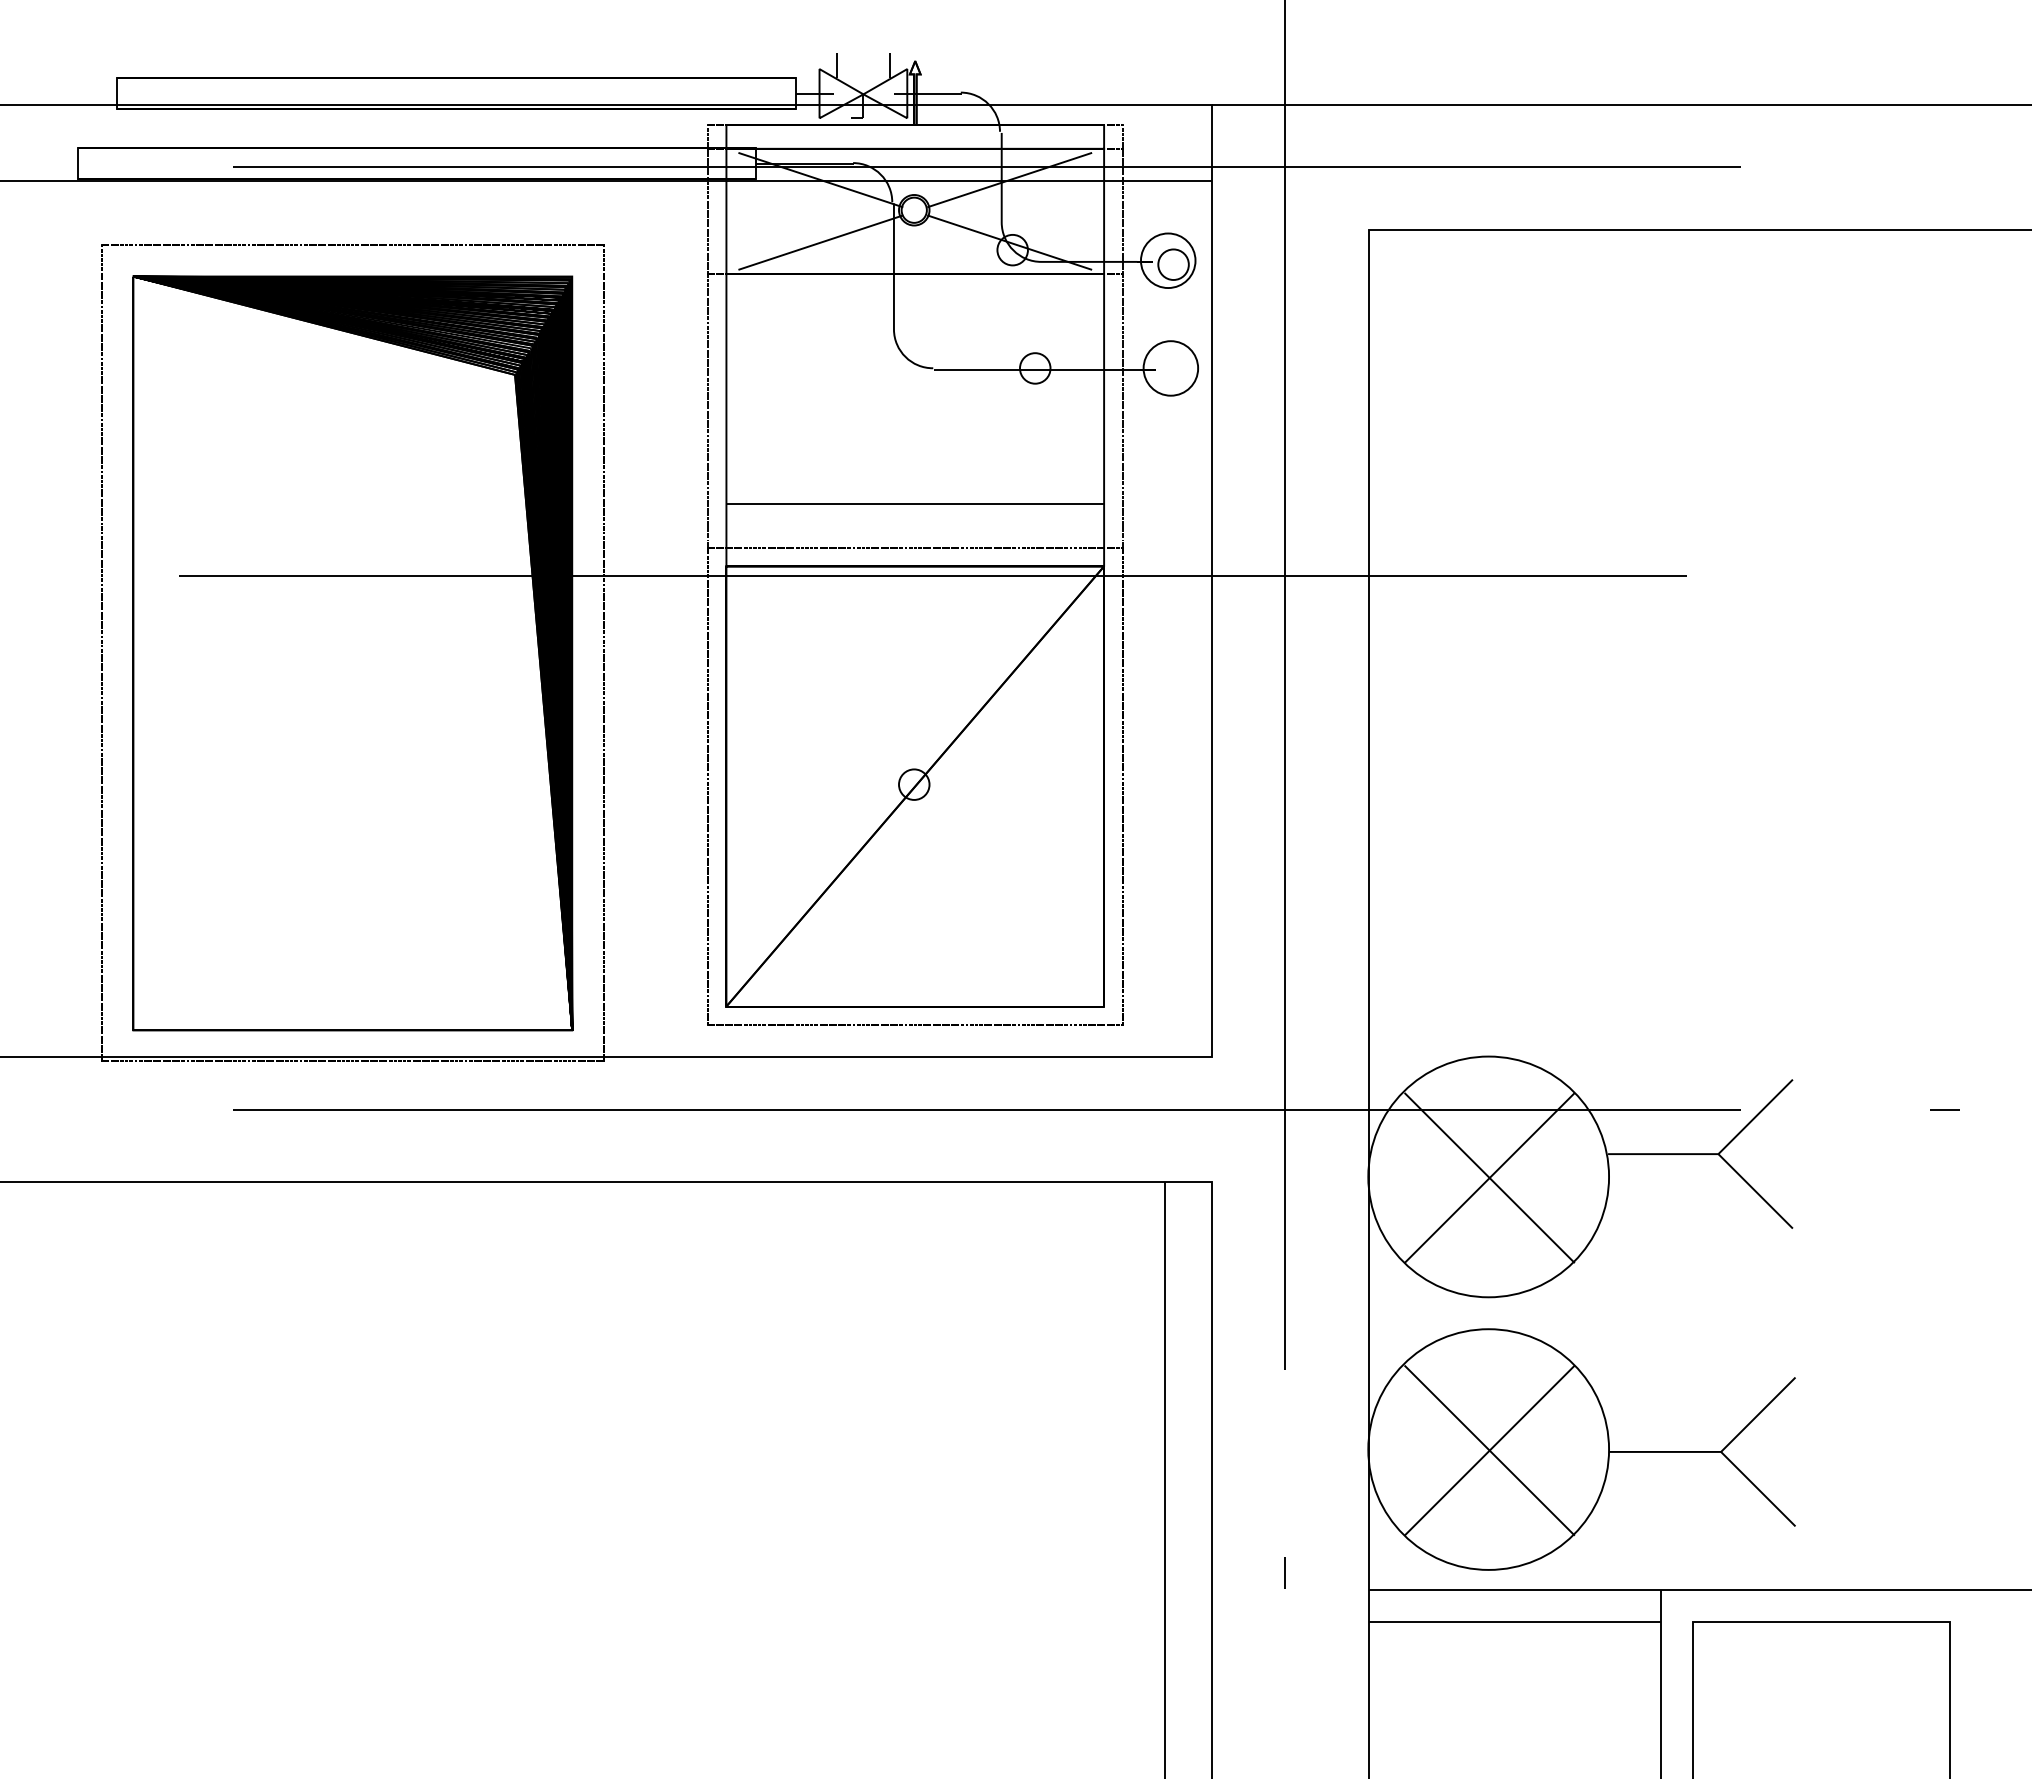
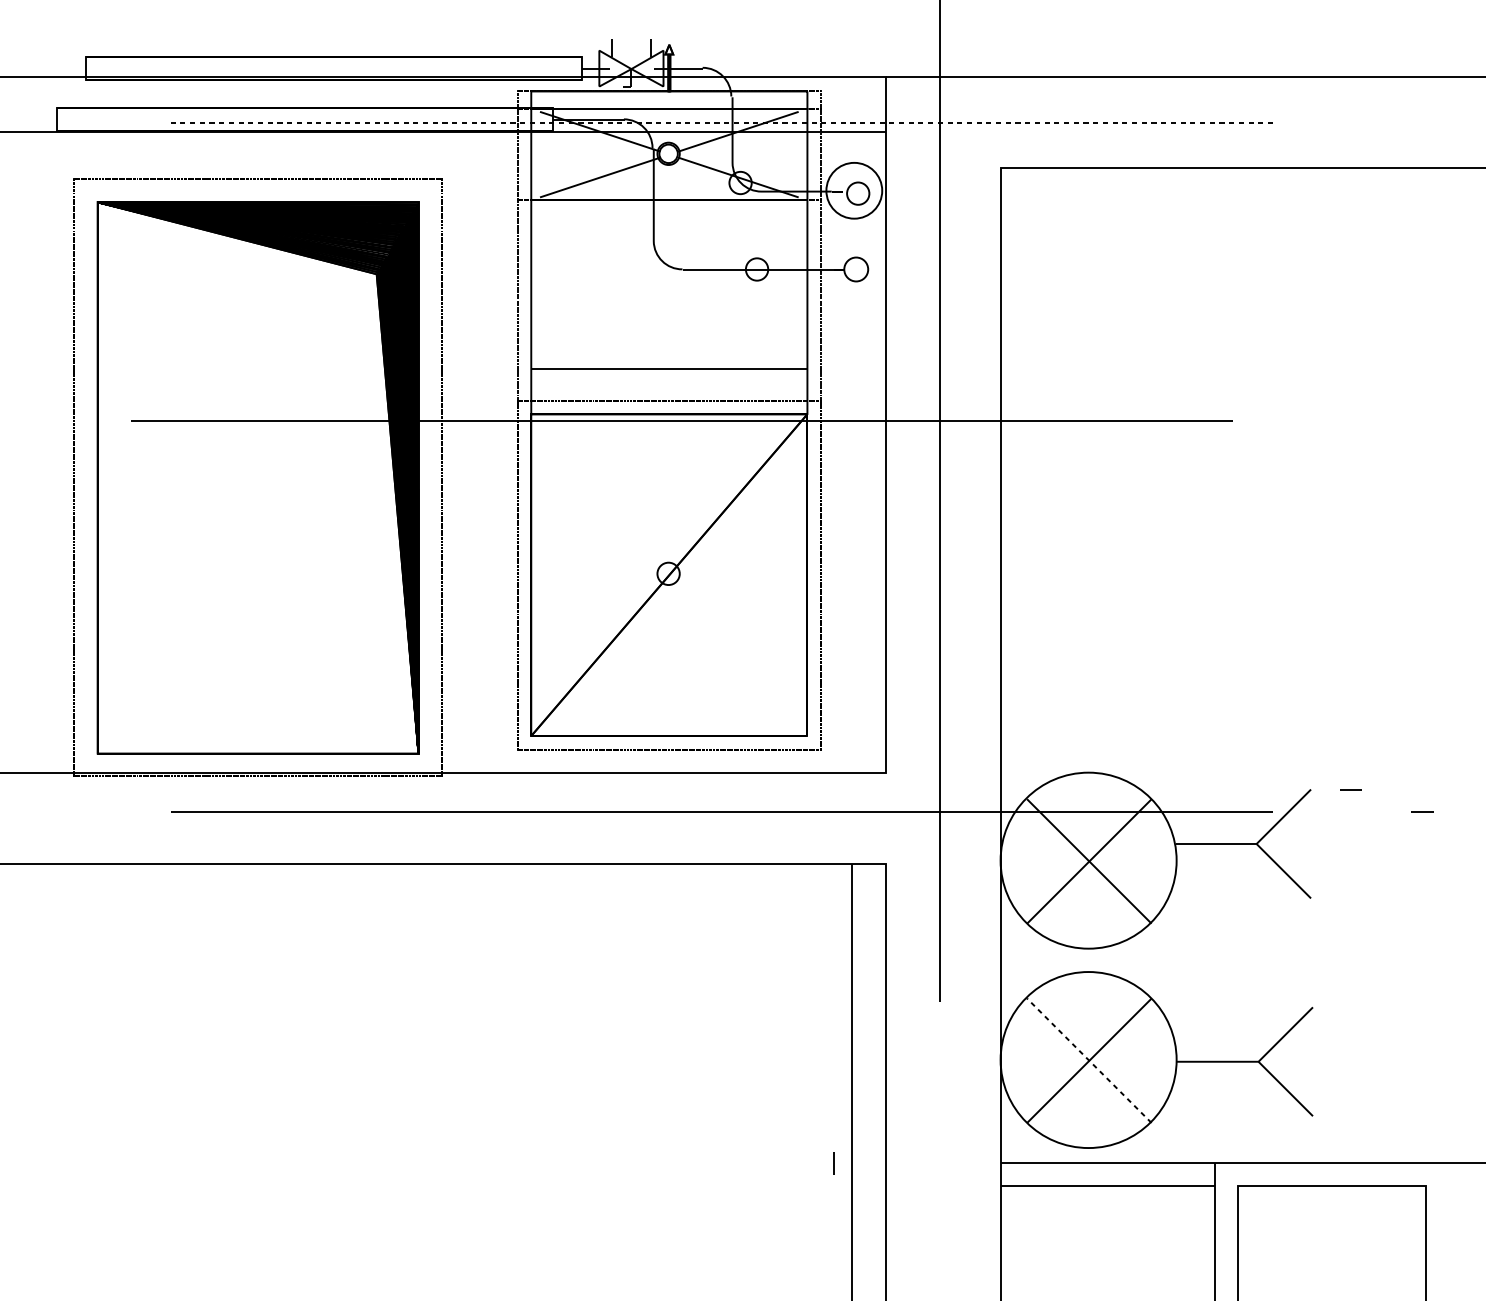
line: (987, 167) -> (722, 122), solid -> dashed
circle: (1167, 260) -> (853, 190), size x1.4
circle: (1170, 368) -> (855, 269), size x0.6
line: (1846, 1079) -> (1350, 789), added
line: (1489, 1450) -> (1089, 1060), solid -> dashed
line: (1284, 1572) -> (833, 1163), moved

